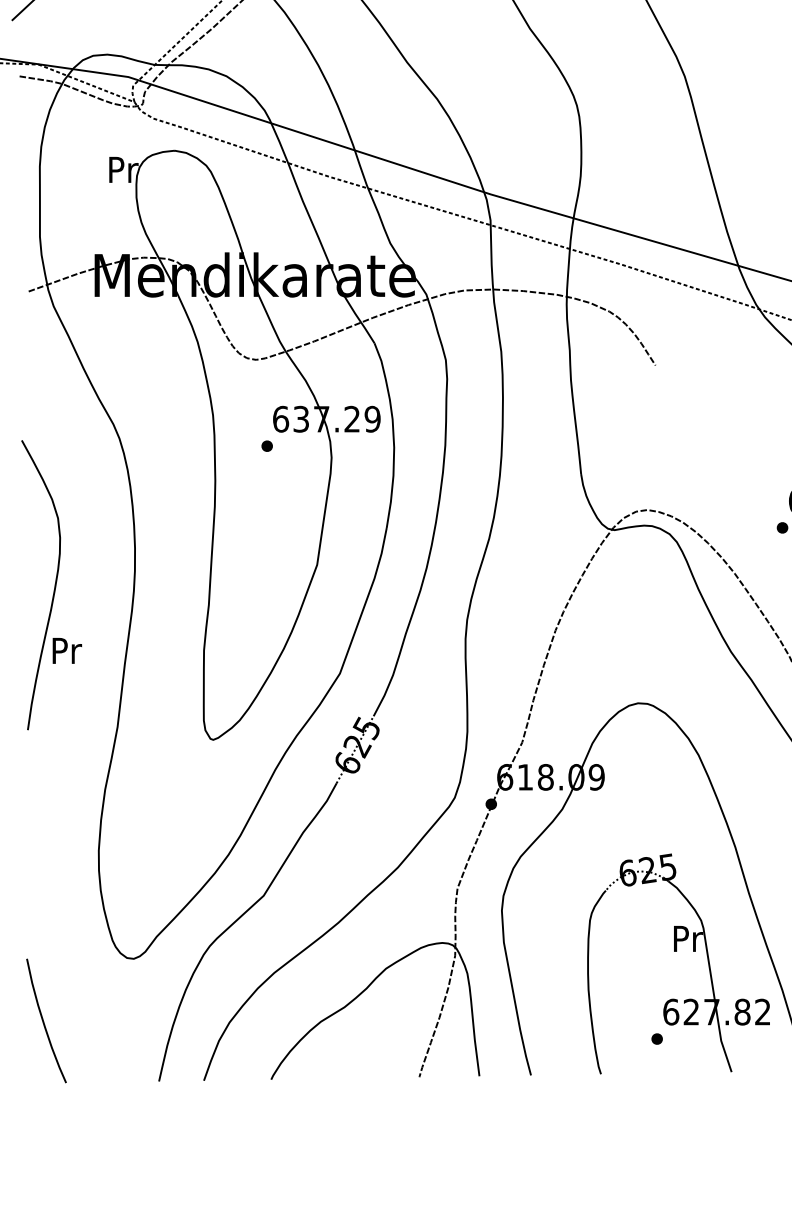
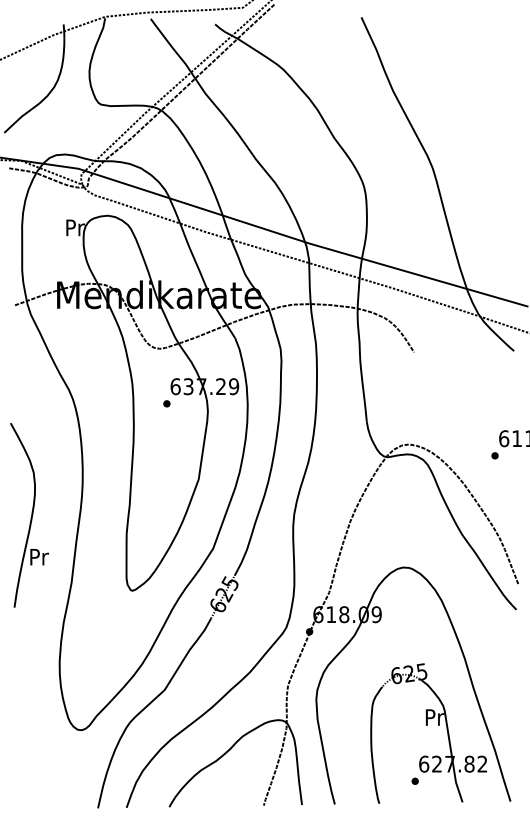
part: (51, 585) -> (29, 515), moved
curve: (45, 1022) -> (25, 770), removed

